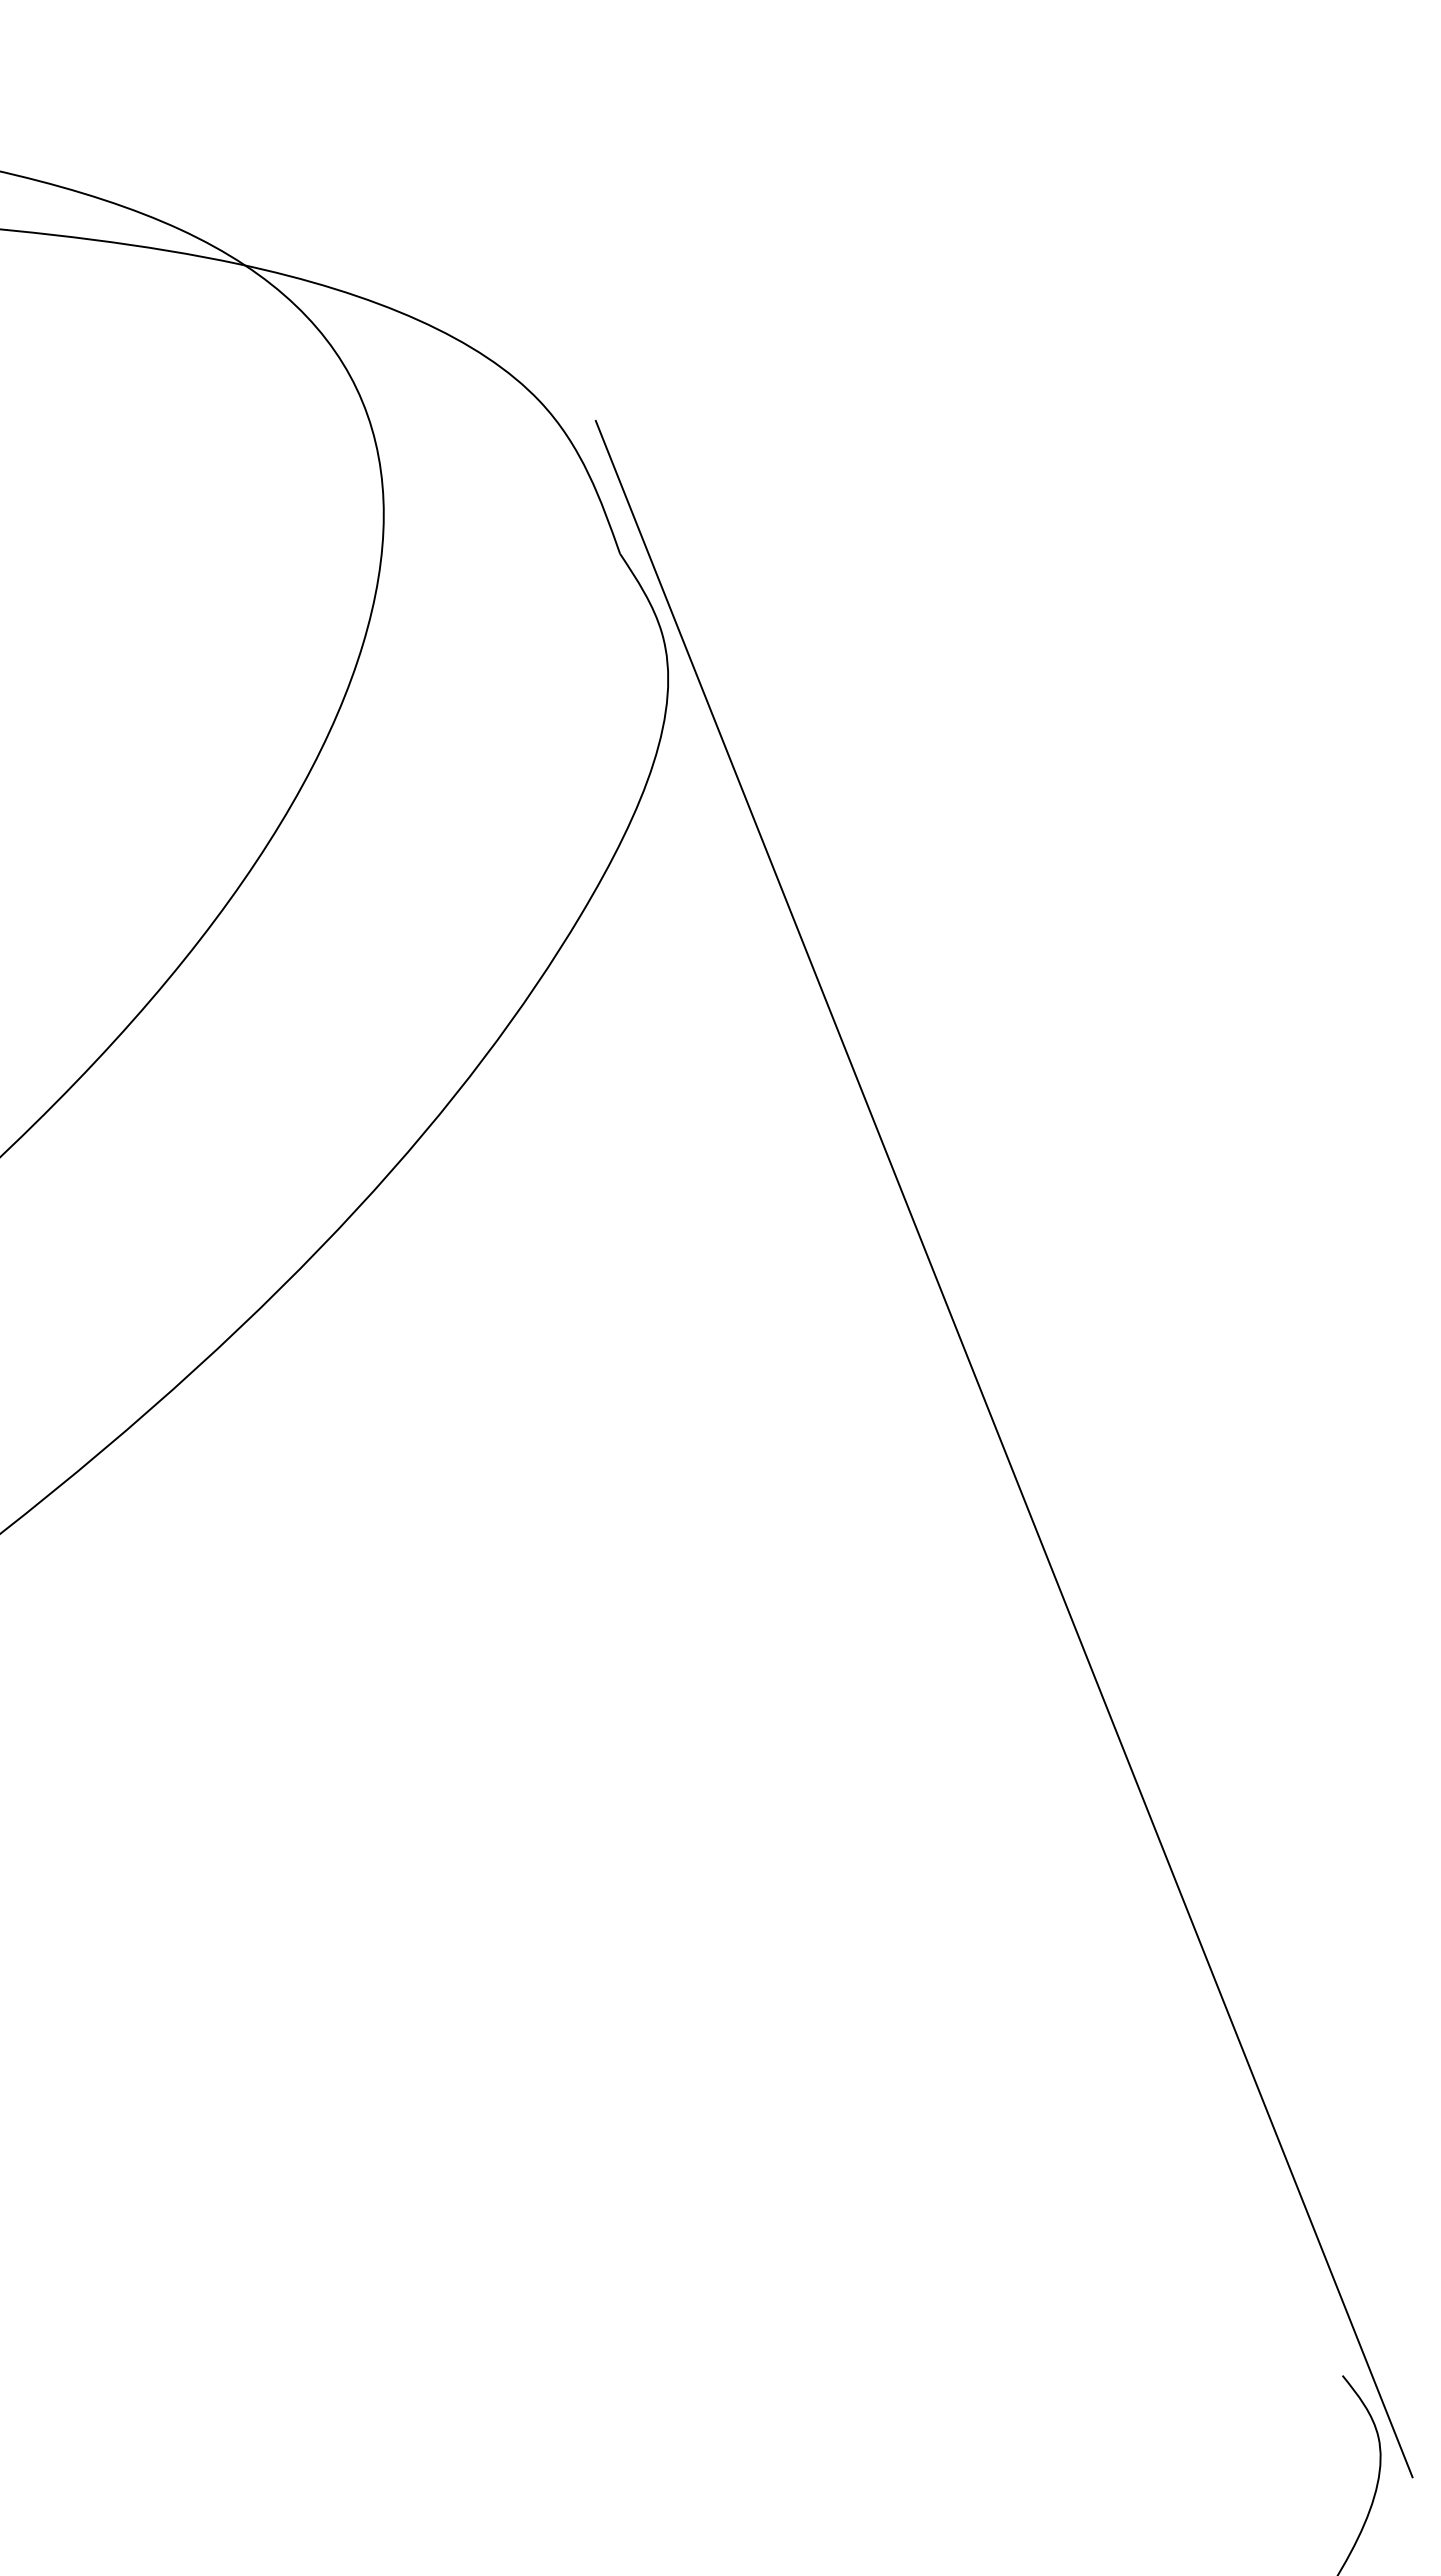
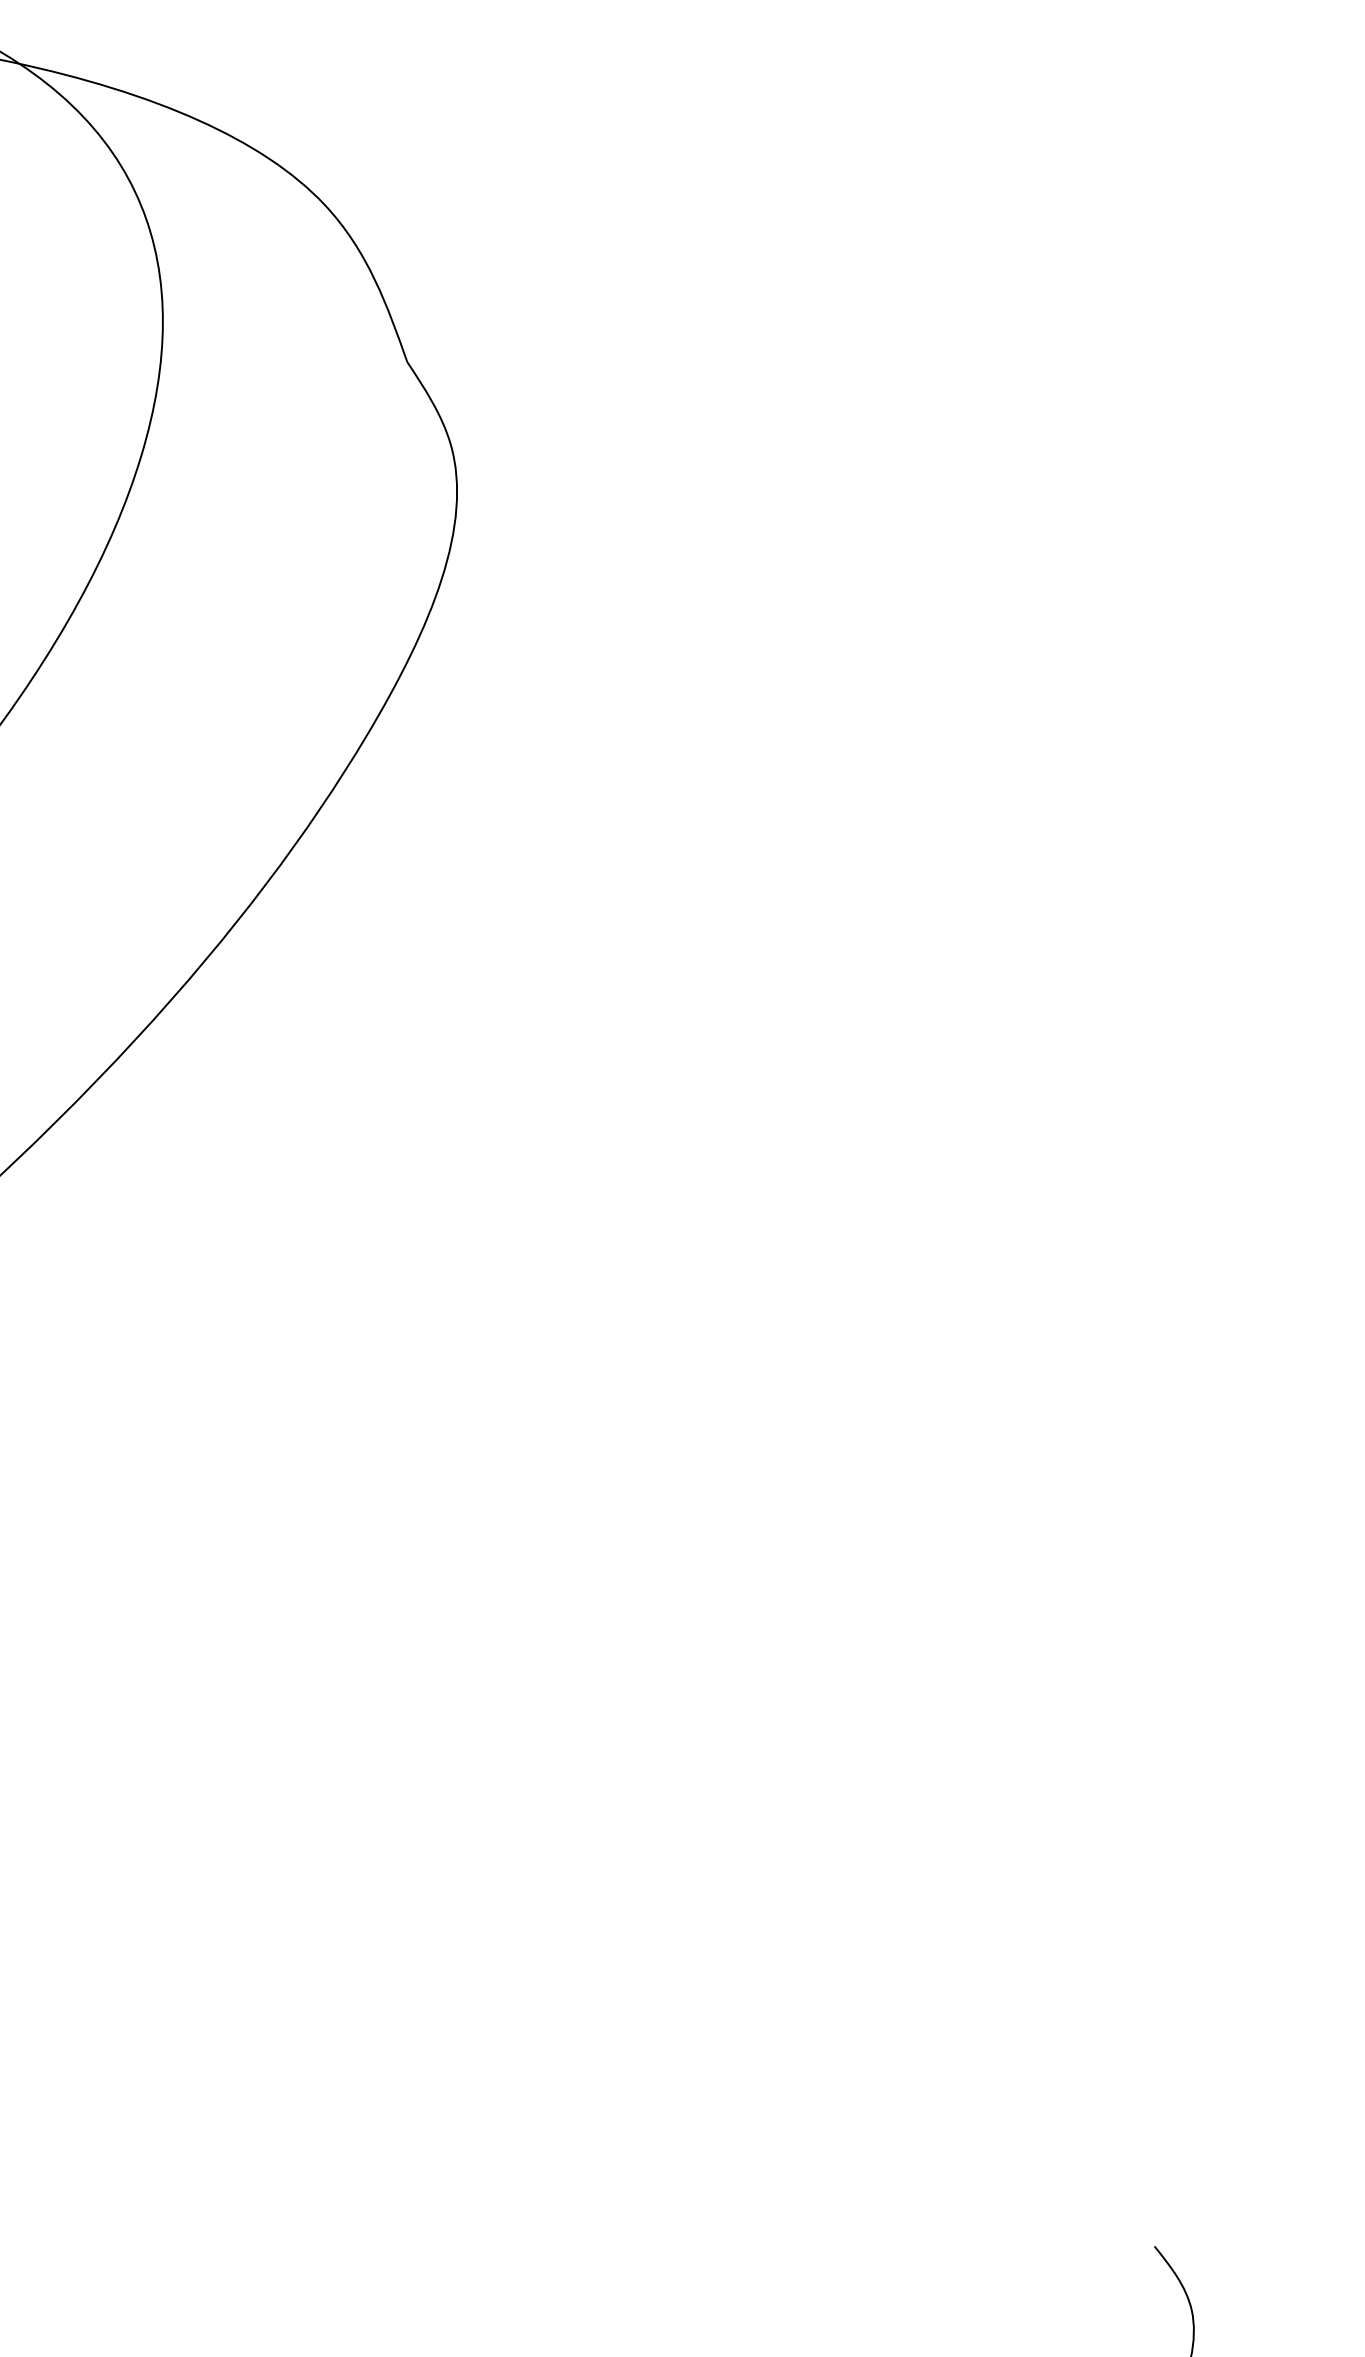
line: (1003, 1448) -> (803, 1287), removed

